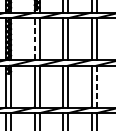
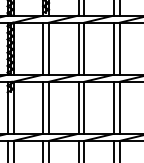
line: (35, 38) -> (43, 48), dashed -> solid
line: (96, 86) -> (119, 107), dashed -> solid

